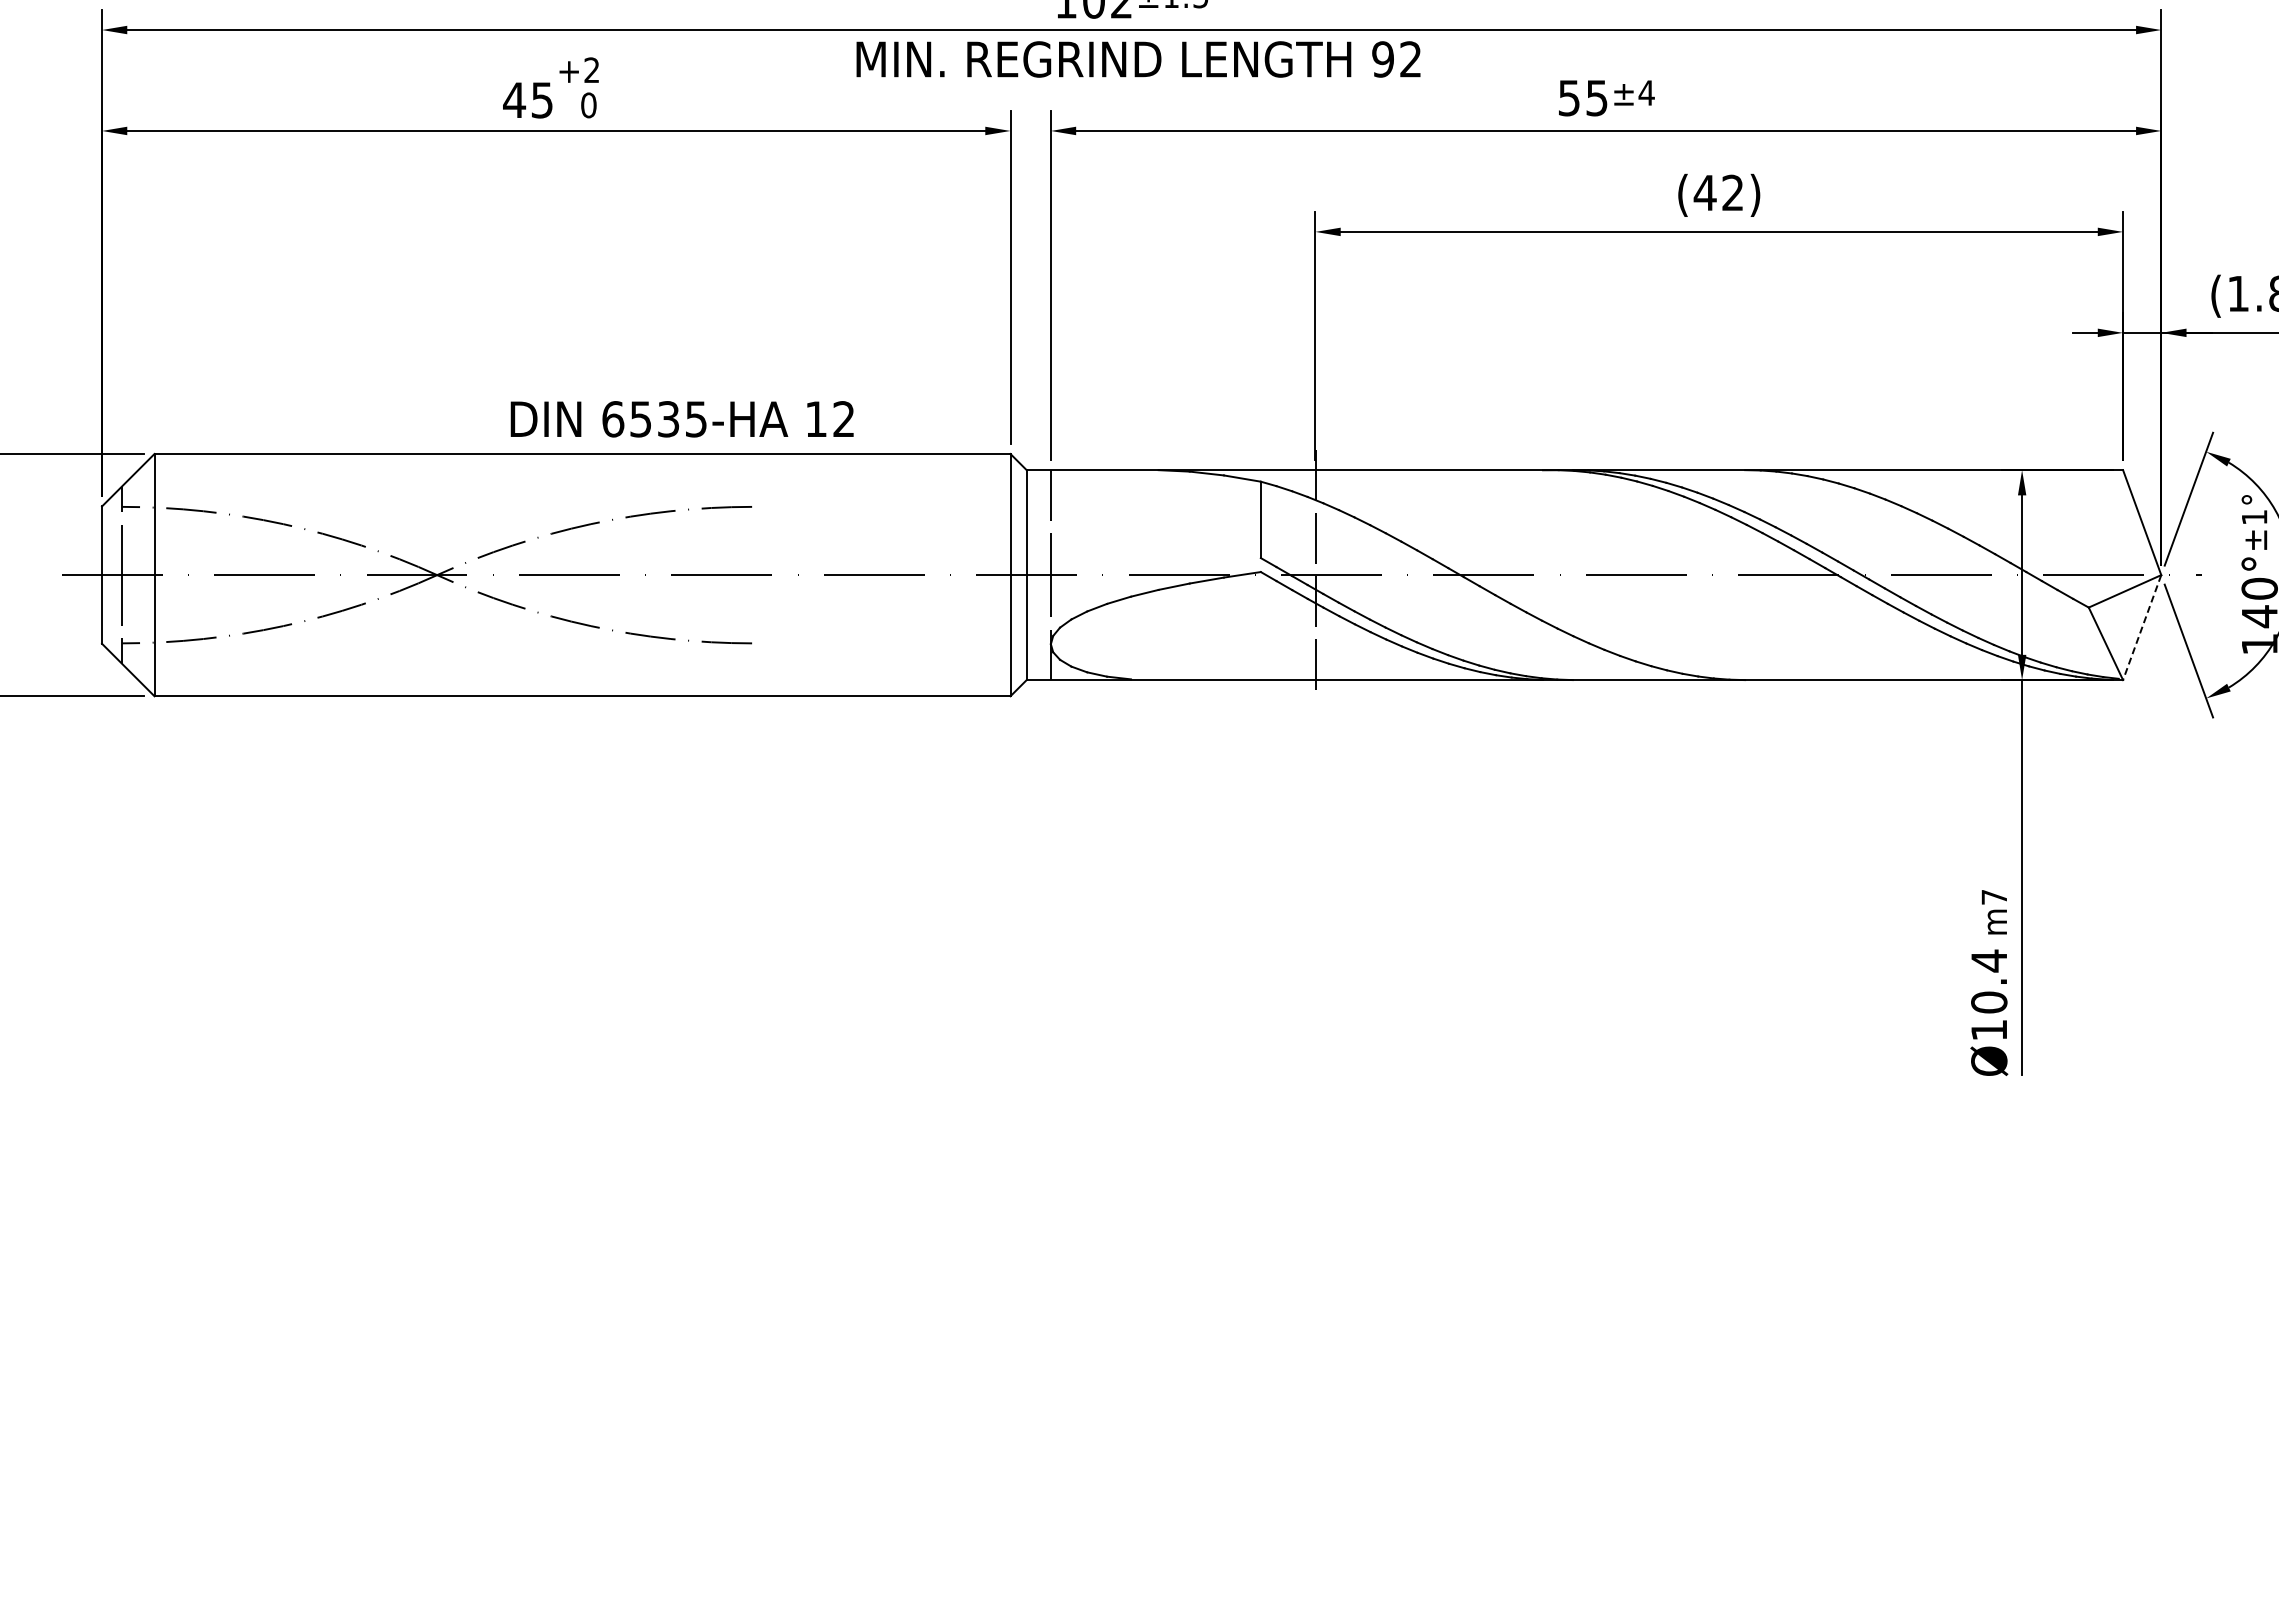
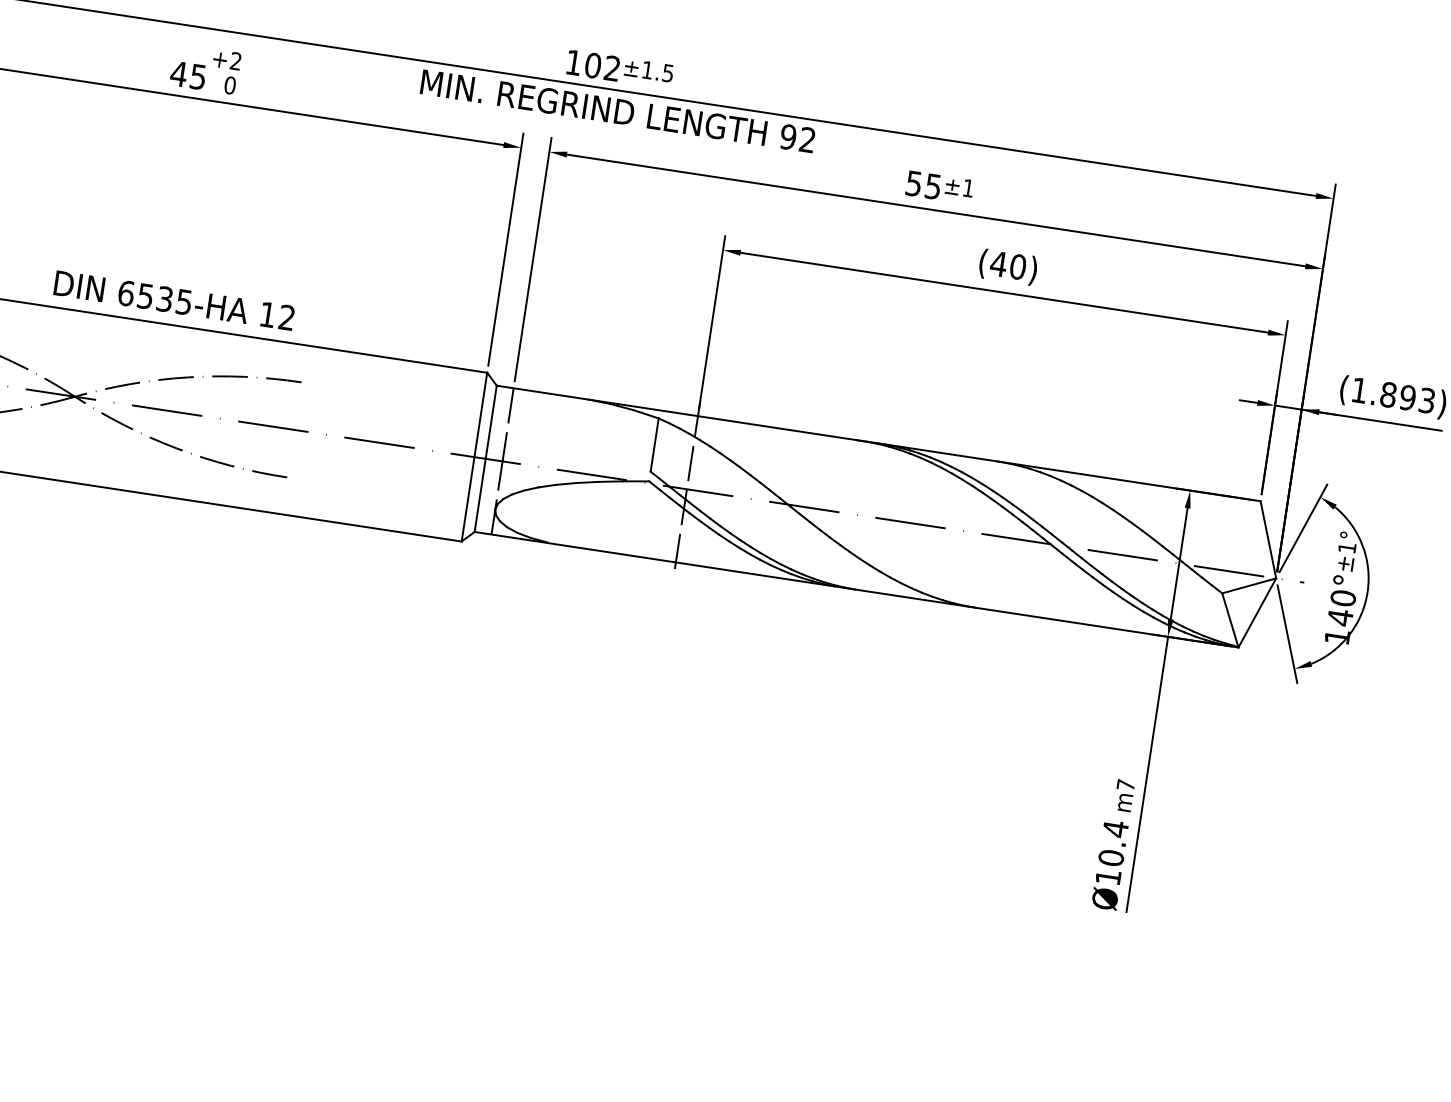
text: (1646, 92) -> (968, 187), ±4 -> ±1
text: (1732, 192) -> (1017, 266), (42) -> (40)
text: (681, 419) -> (173, 300), moved
line: (2142, 627) -> (1257, 612), dashed -> solid

